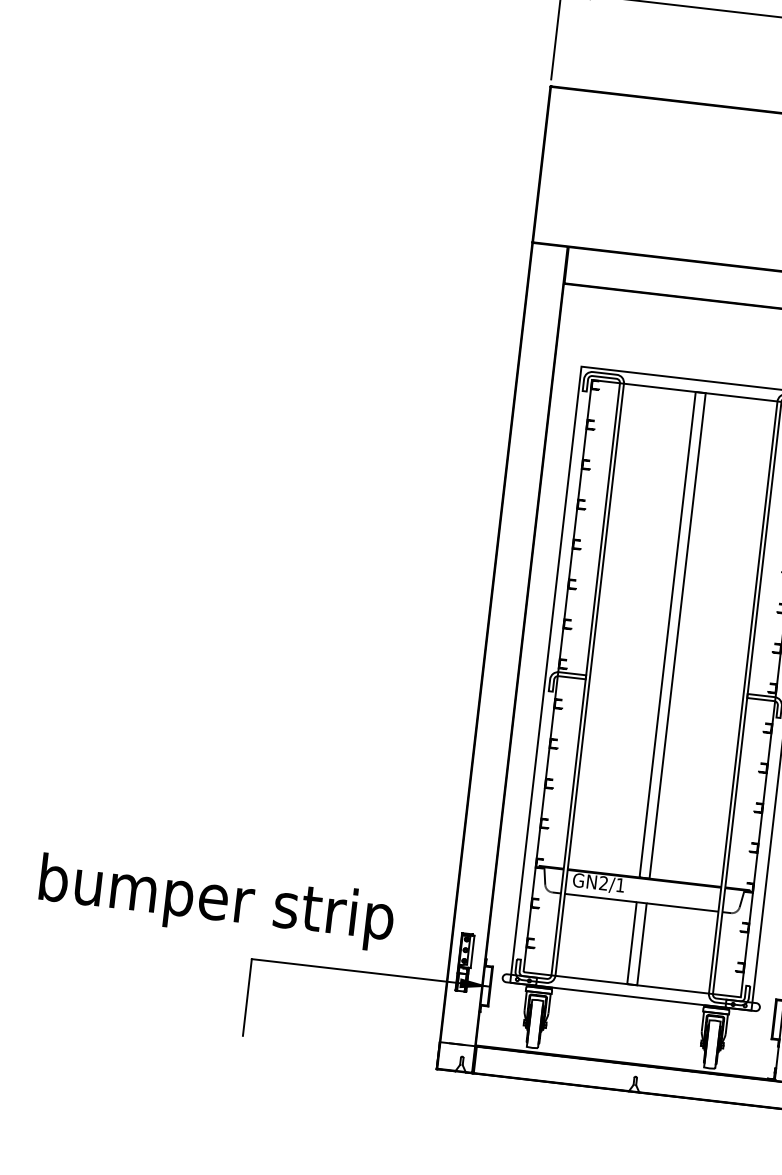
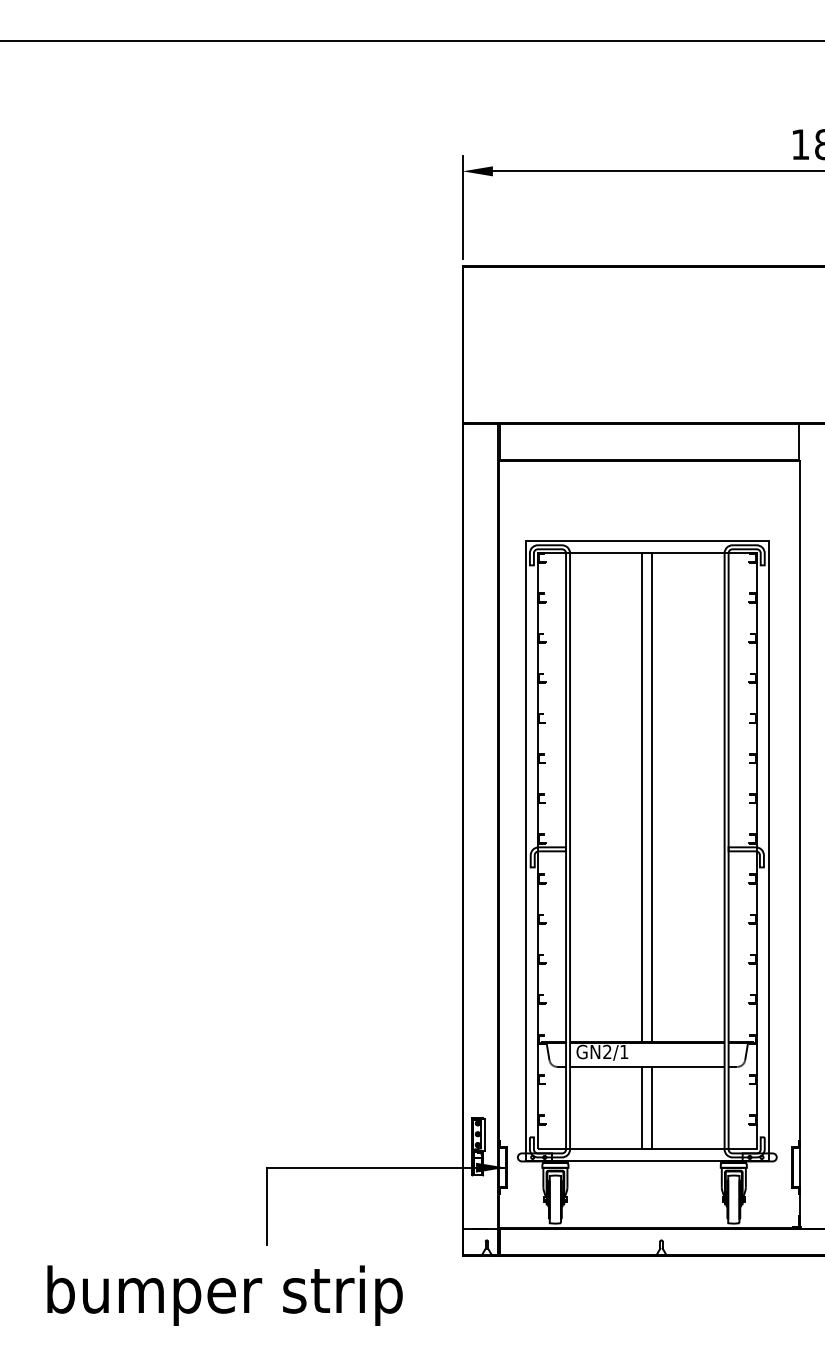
text: (216, 902) -> (224, 1295), moved

